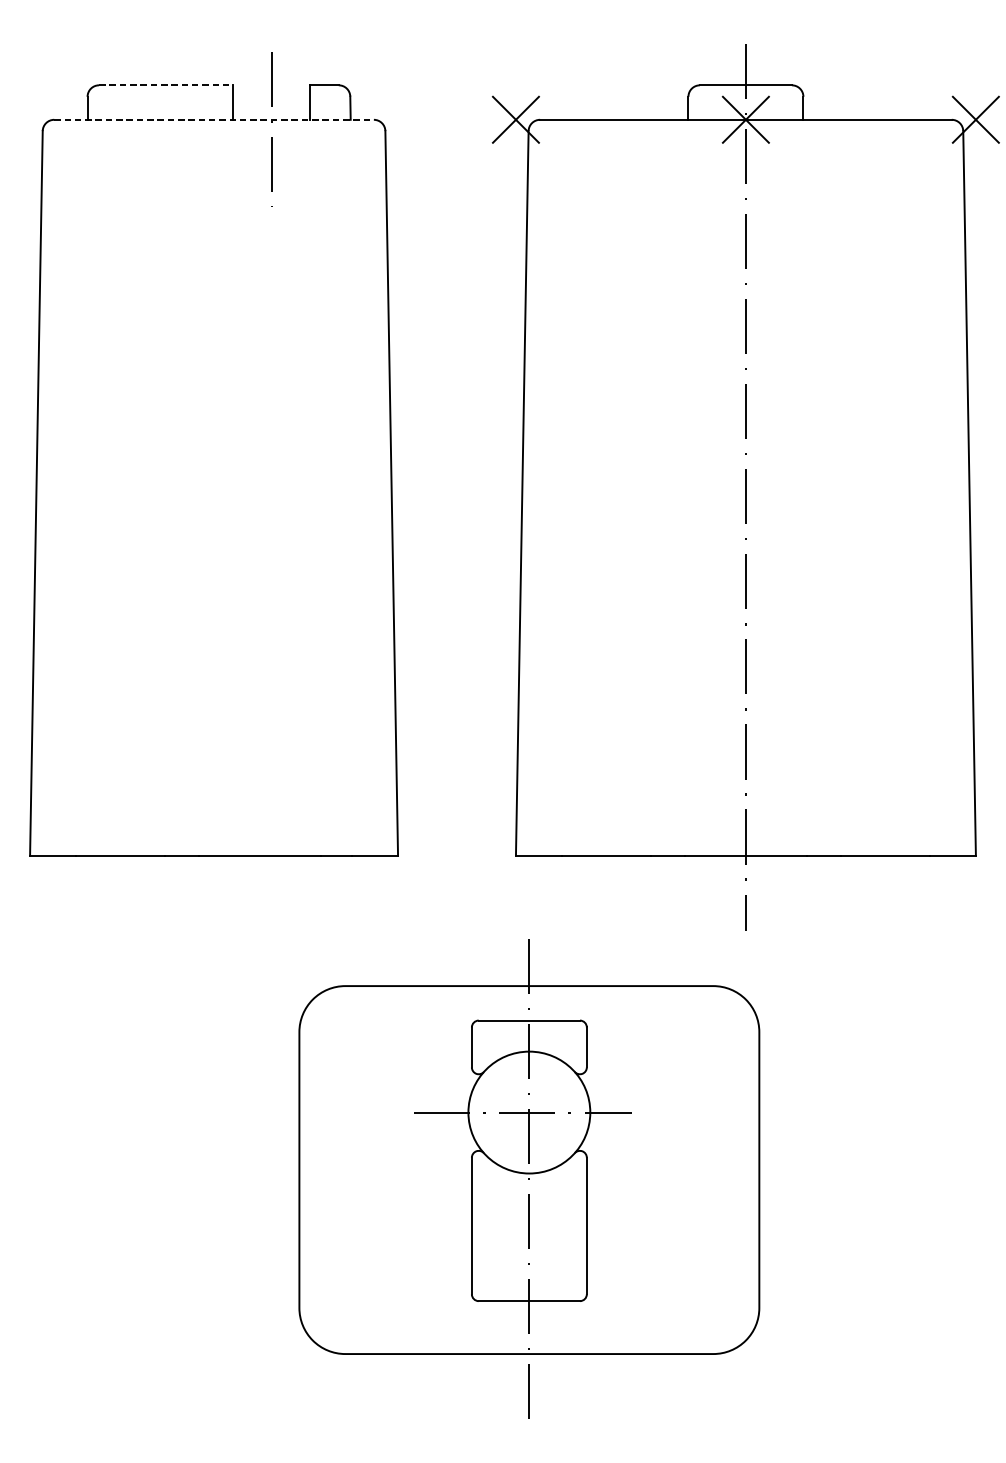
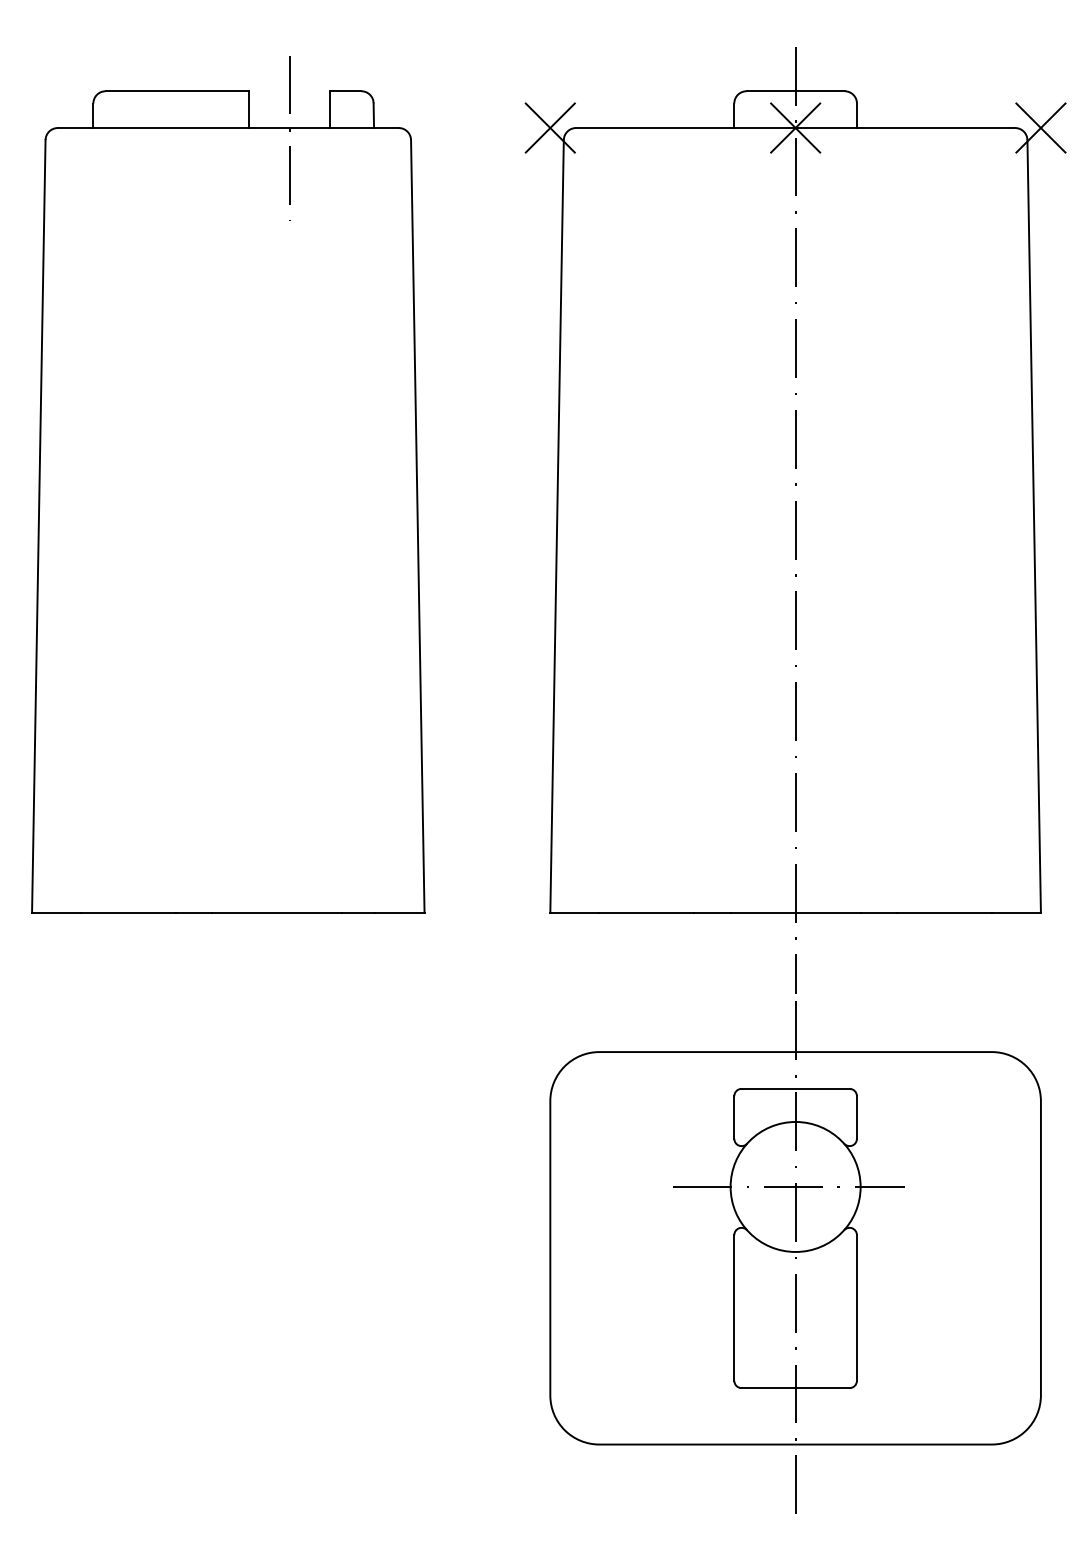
line: (166, 85) -> (177, 91), dashed -> solid
line: (214, 120) -> (228, 128), dashed -> solid
part: (529, 1178) -> (795, 1257), moved

